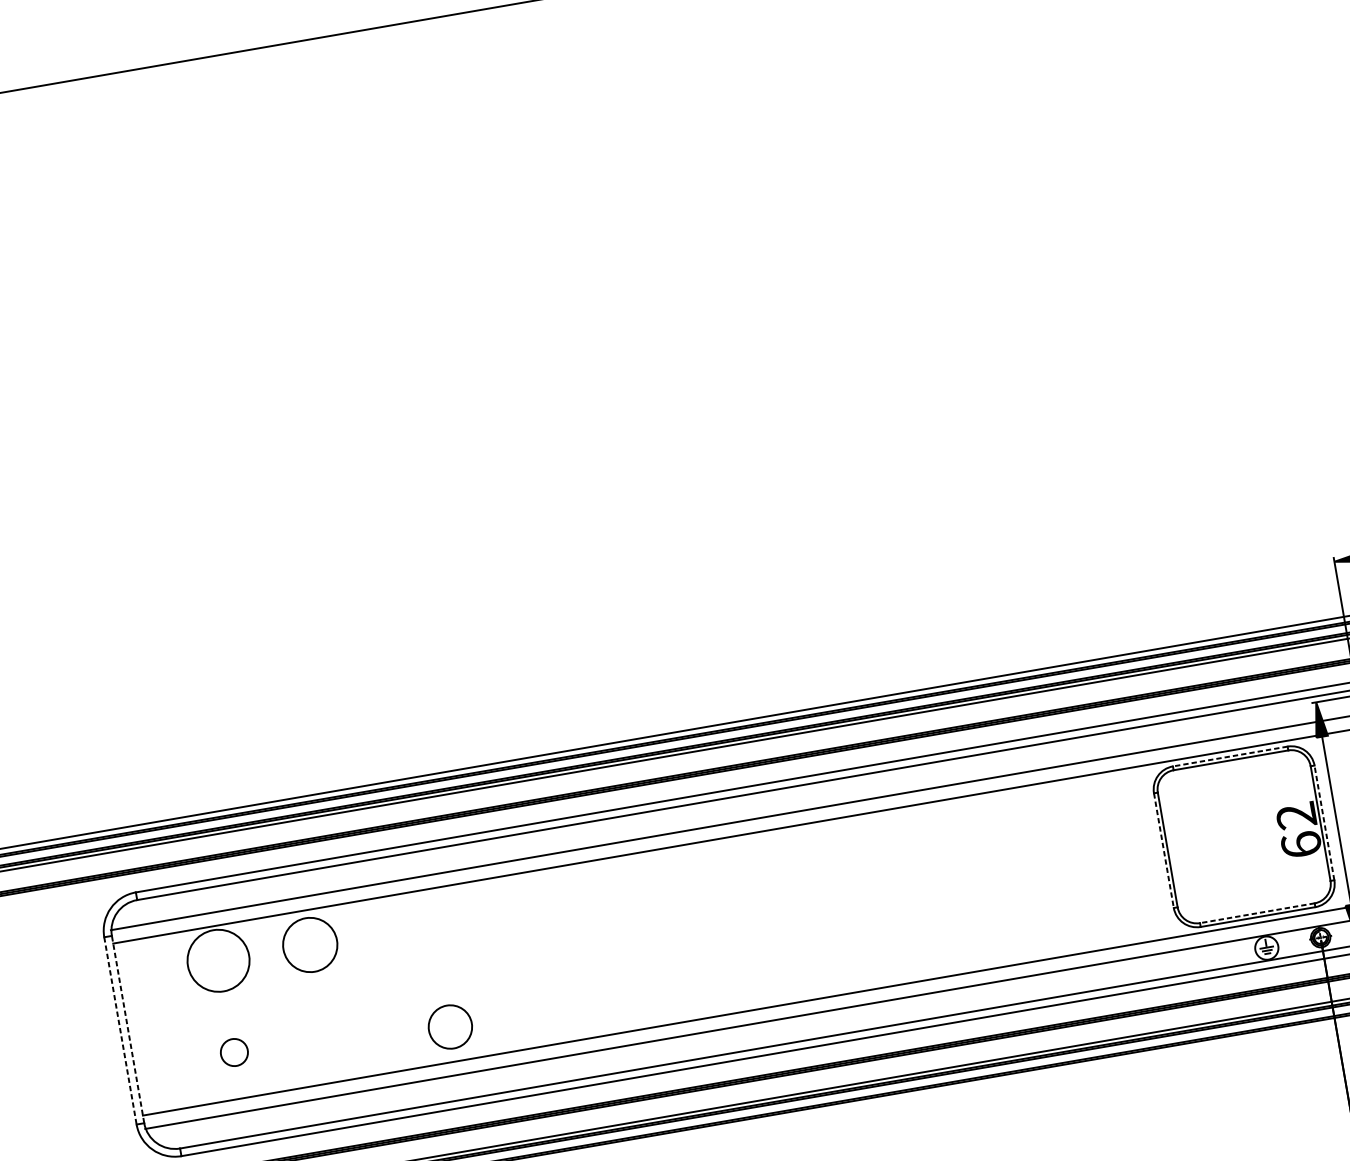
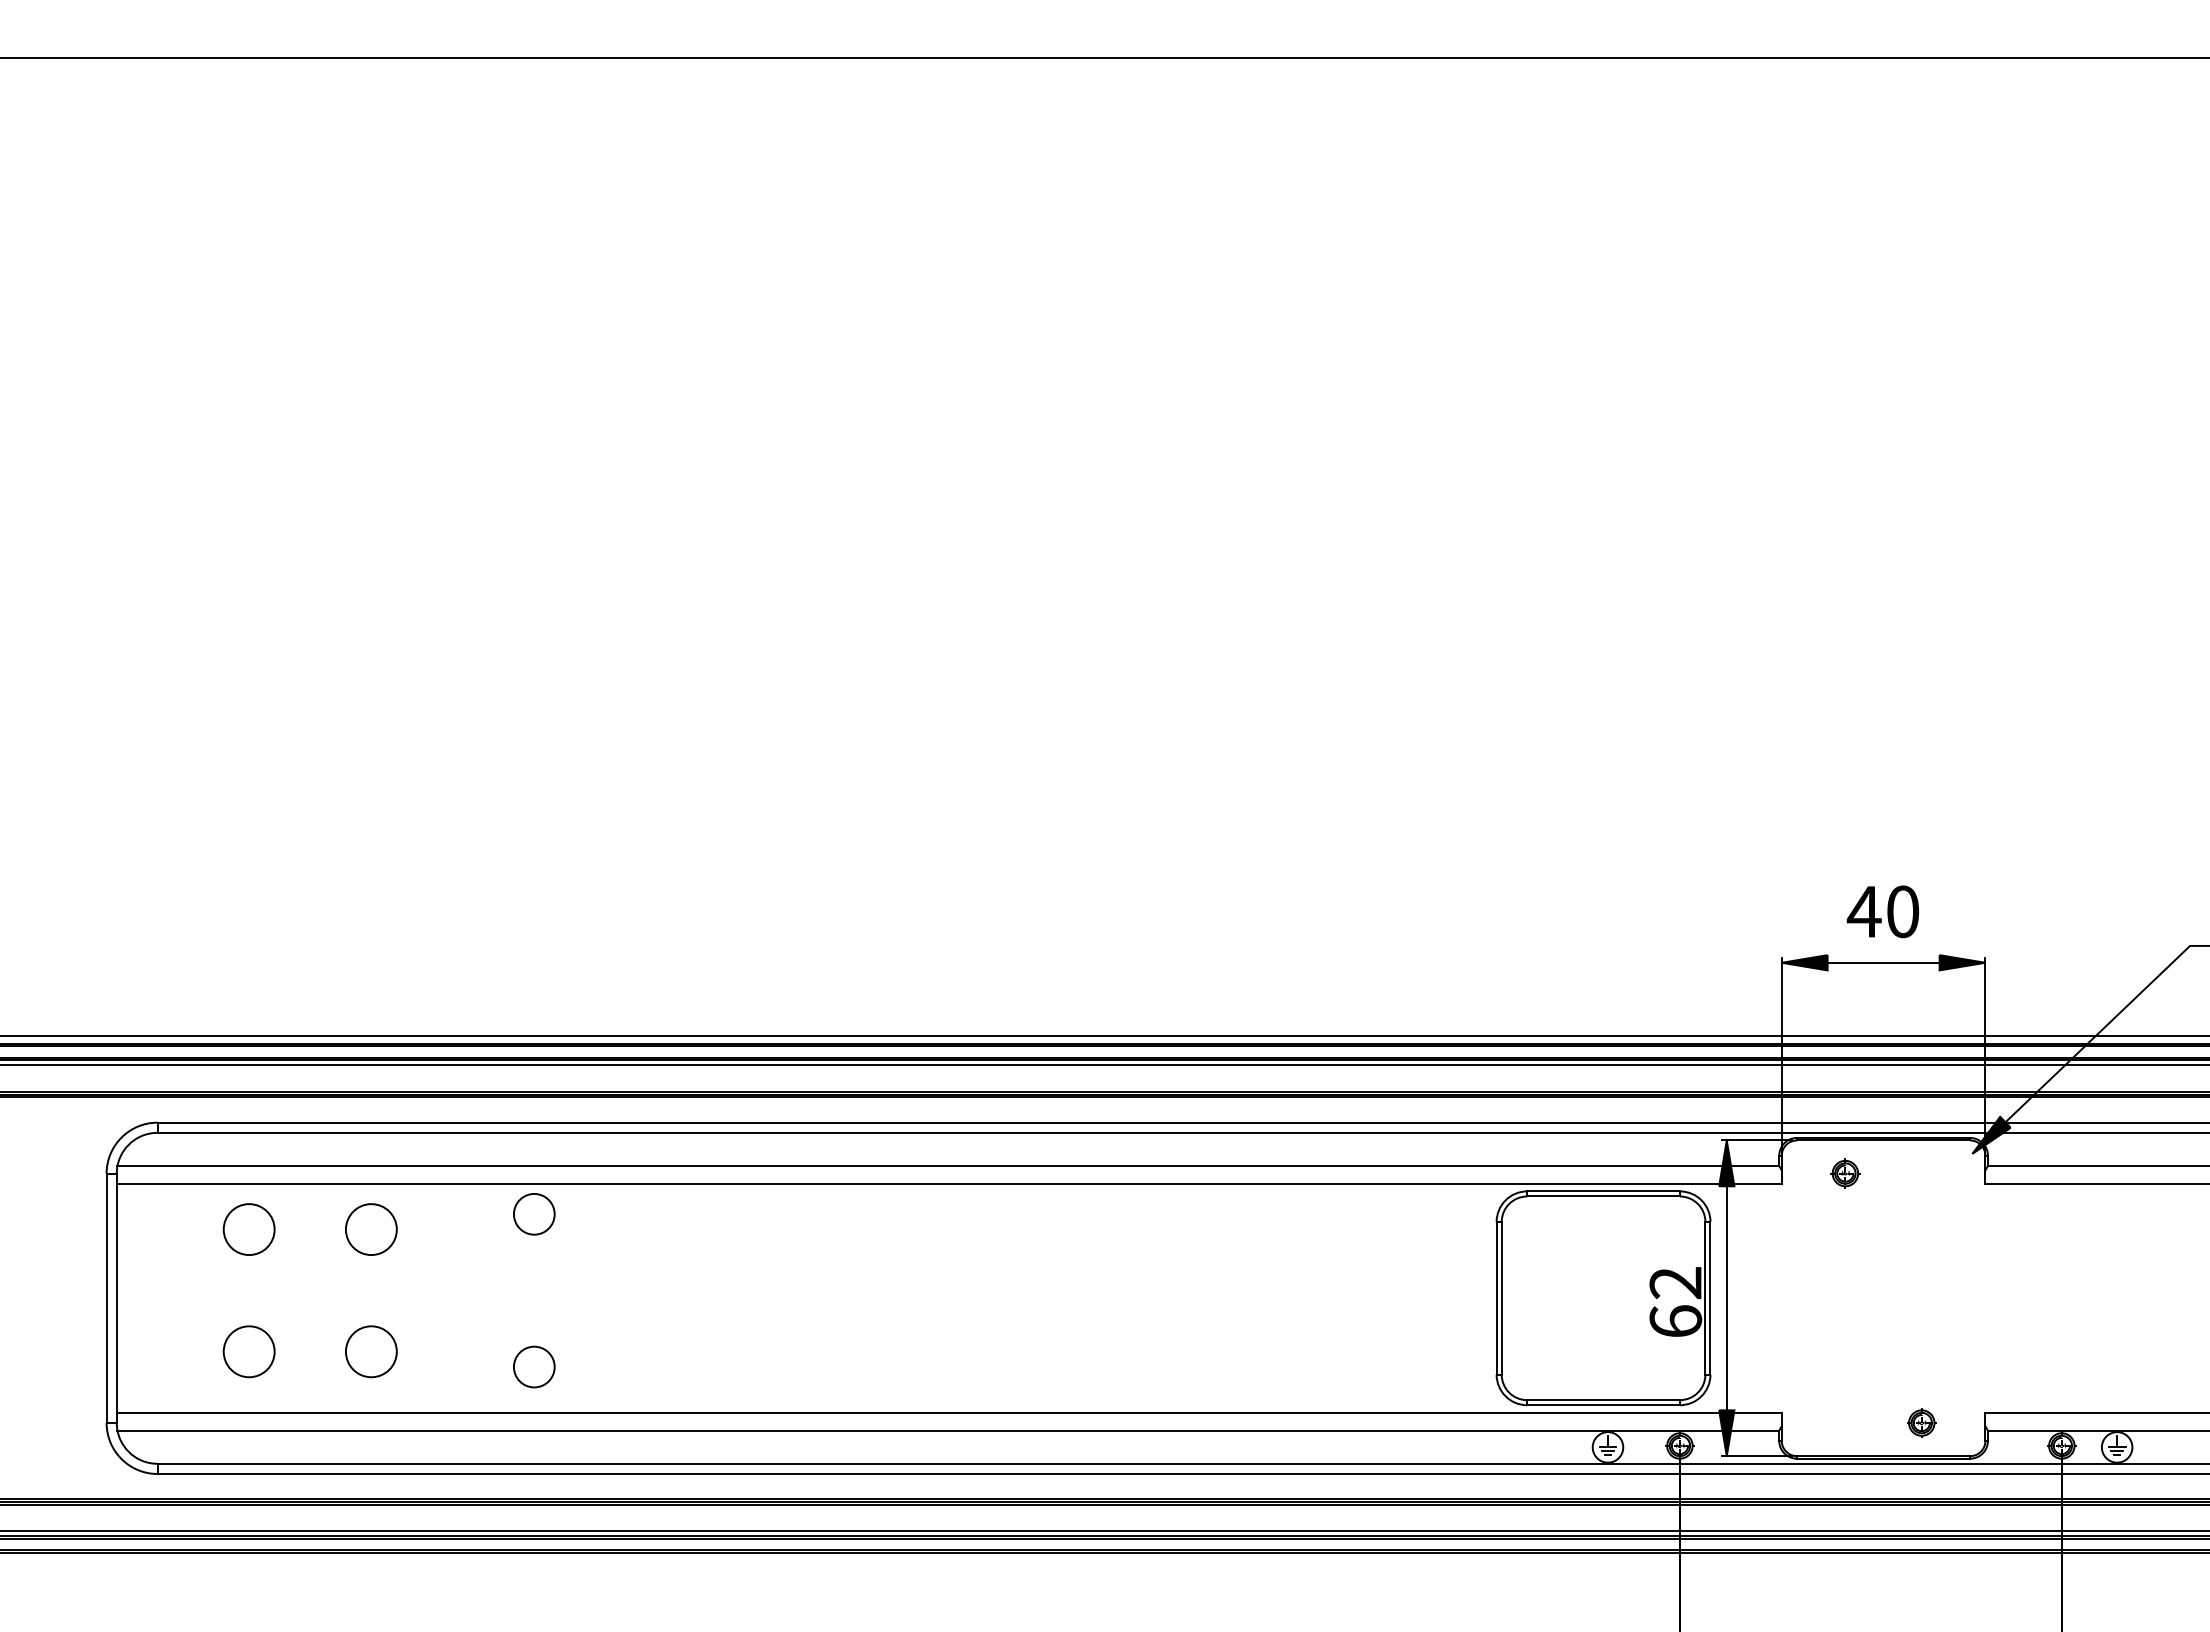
line: (1230, 756) -> (1603, 1191), dashed -> solid
line: (1324, 822) -> (1710, 1297), dashed -> solid
line: (1163, 850) -> (1496, 1298), dashed -> solid
circle: (430, 912) -> (534, 1214), added
line: (1257, 913) -> (1603, 1400), dashed -> solid
circle: (310, 944) -> (371, 1229), size x0.71
circle: (218, 960) -> (248, 1229), size x0.62
circle: (449, 1026) -> (533, 1366), size x0.71
line: (127, 1029) -> (116, 1298), dashed -> solid
line: (120, 1031) -> (106, 1298), dashed -> solid
circle: (326, 1036) -> (371, 1351), added
circle: (233, 1052) -> (248, 1351), size x1.43

